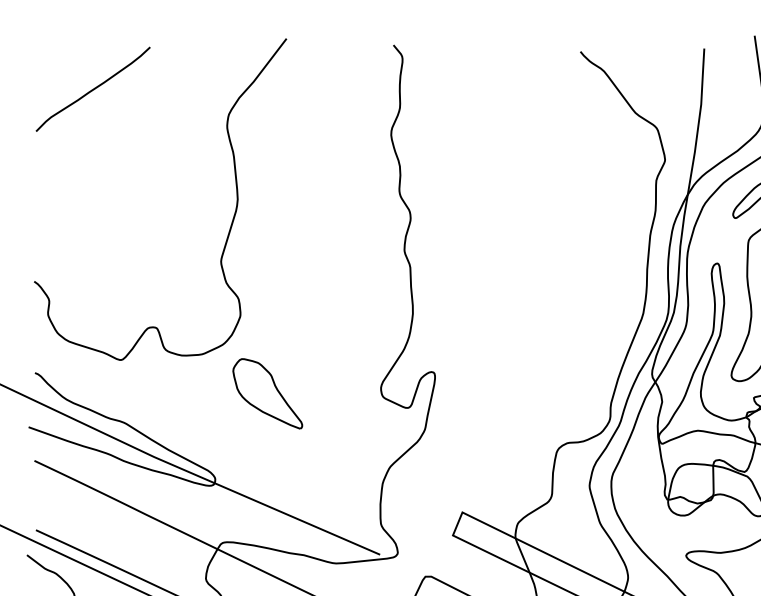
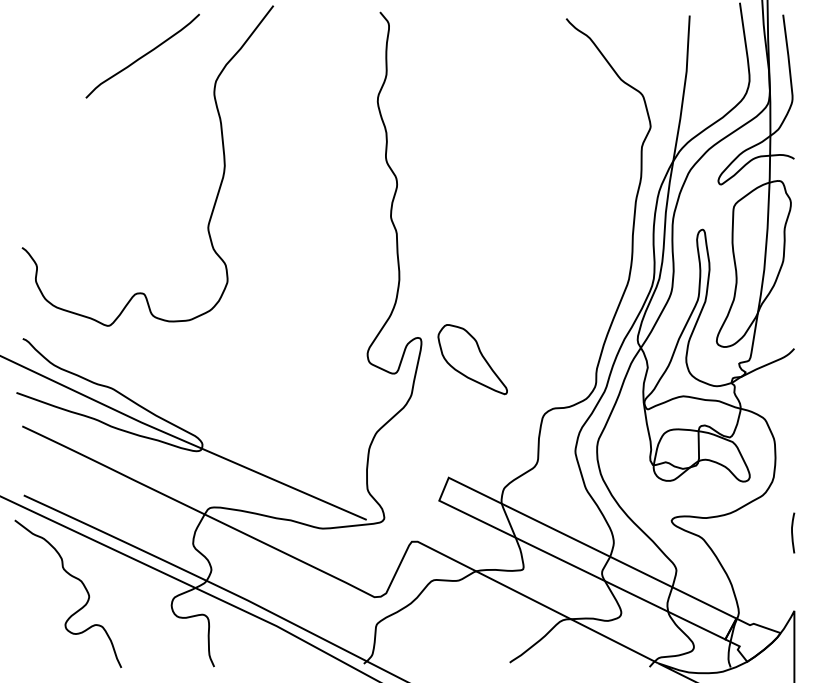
curve: (92, 88) -> (142, 55), moved
part: (267, 393) -> (472, 359), moved

